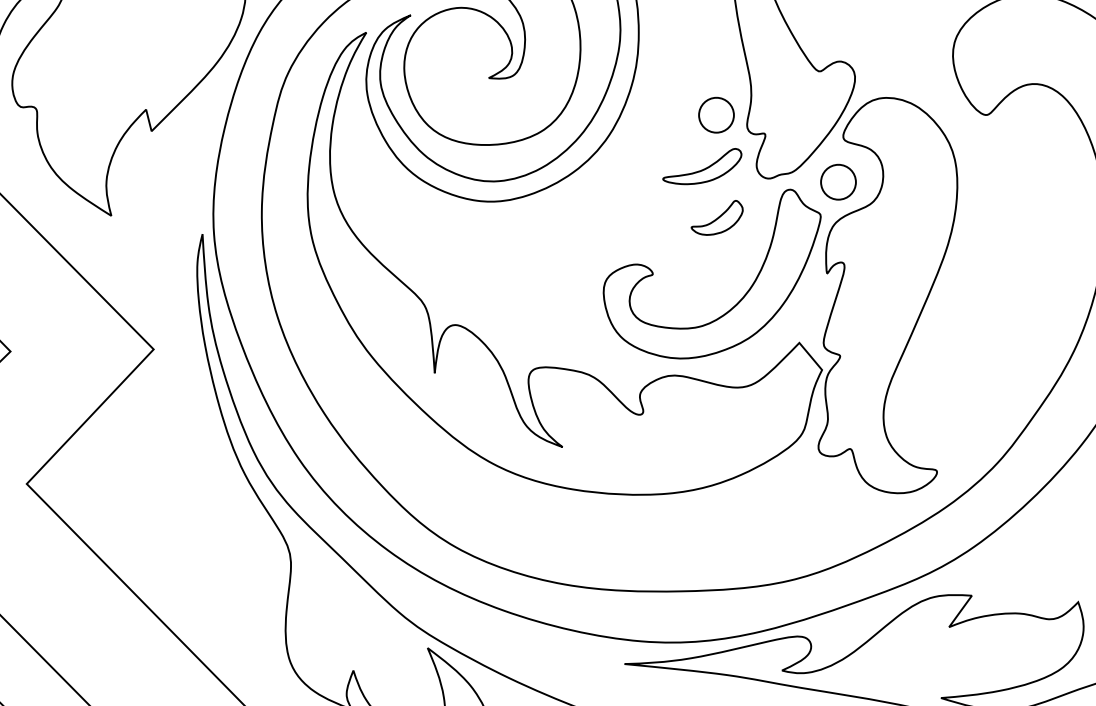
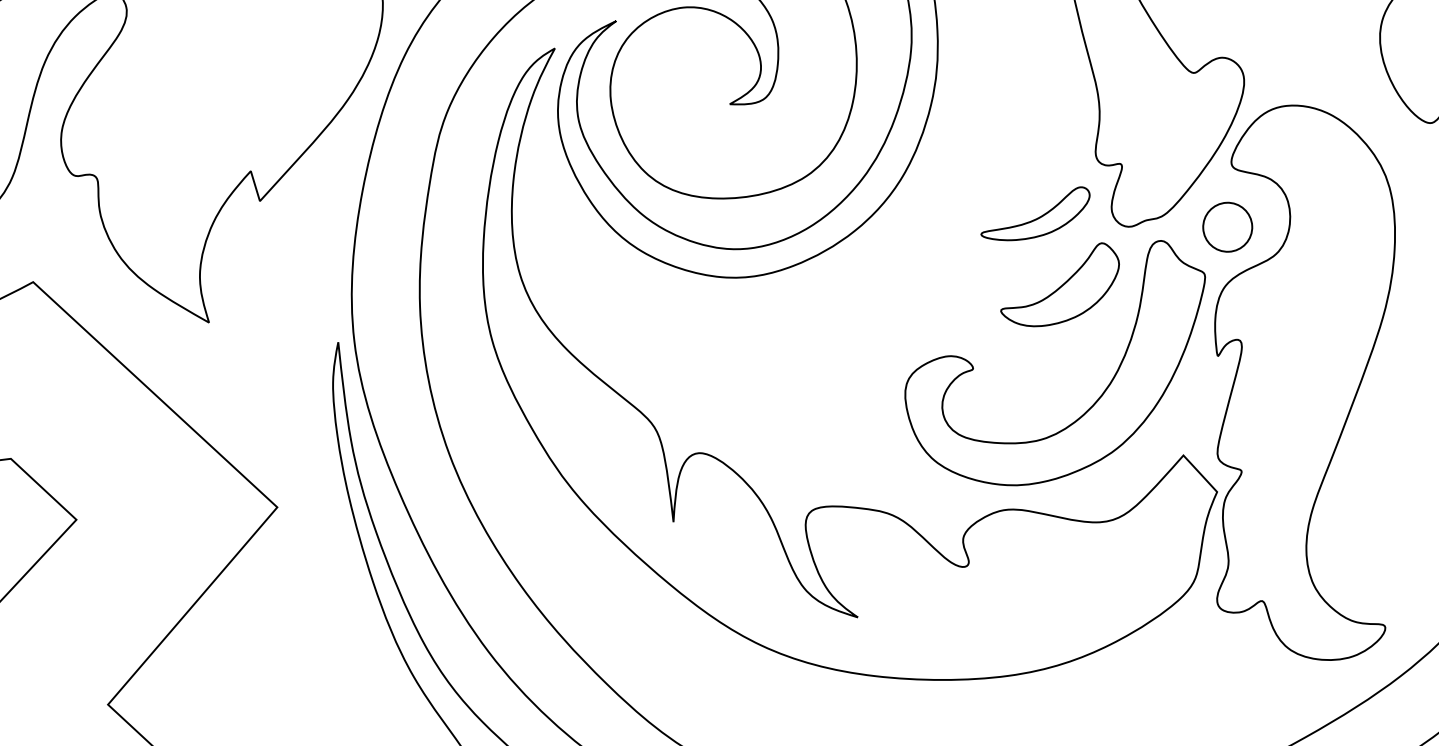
part: (716, 114) -> (1051, 140), removed
part: (716, 217) -> (1058, 284), size x1.67

